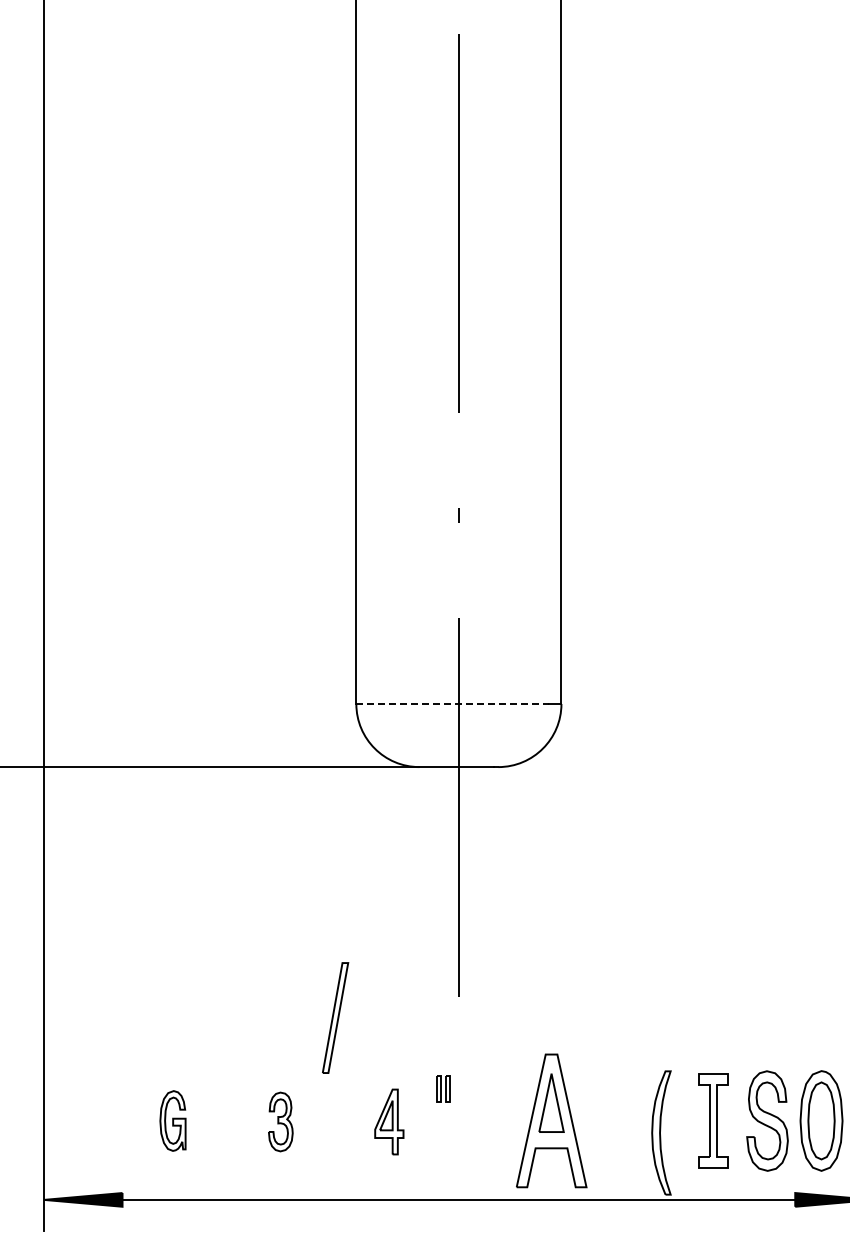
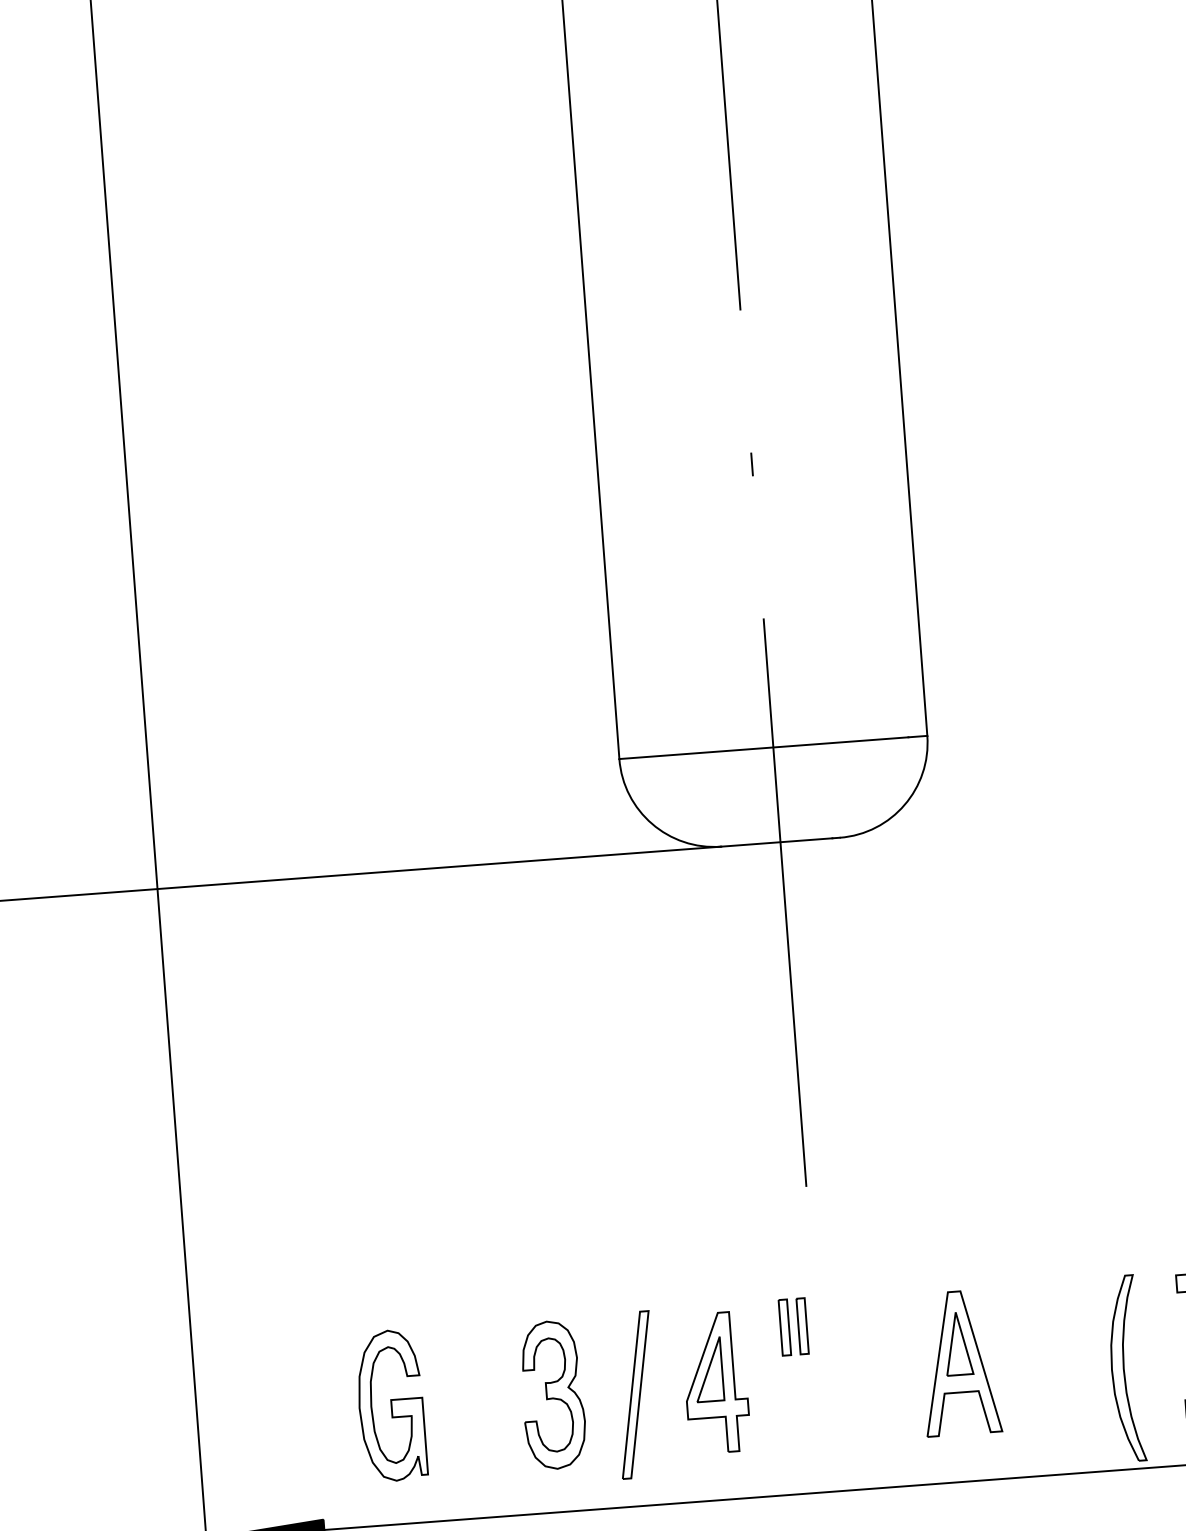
line: (453, 704) -> (765, 748), dashed -> solid
part: (335, 1017) -> (635, 1394), moved
part: (443, 1088) -> (793, 1326), size x1.43
part: (172, 1120) -> (390, 1405), size x1.67
part: (551, 1120) -> (959, 1362), size x0.71
part: (280, 1121) -> (552, 1394), size x1.67
part: (389, 1121) -> (716, 1382), size x1.43

